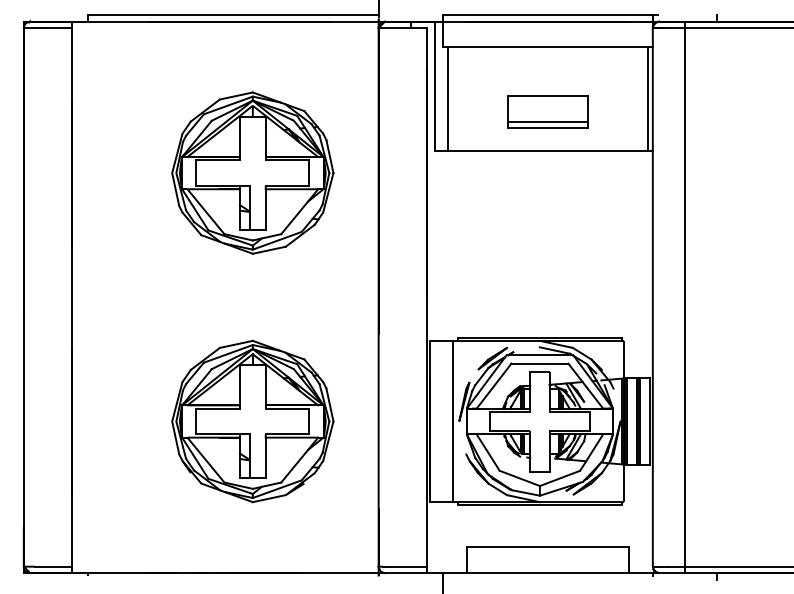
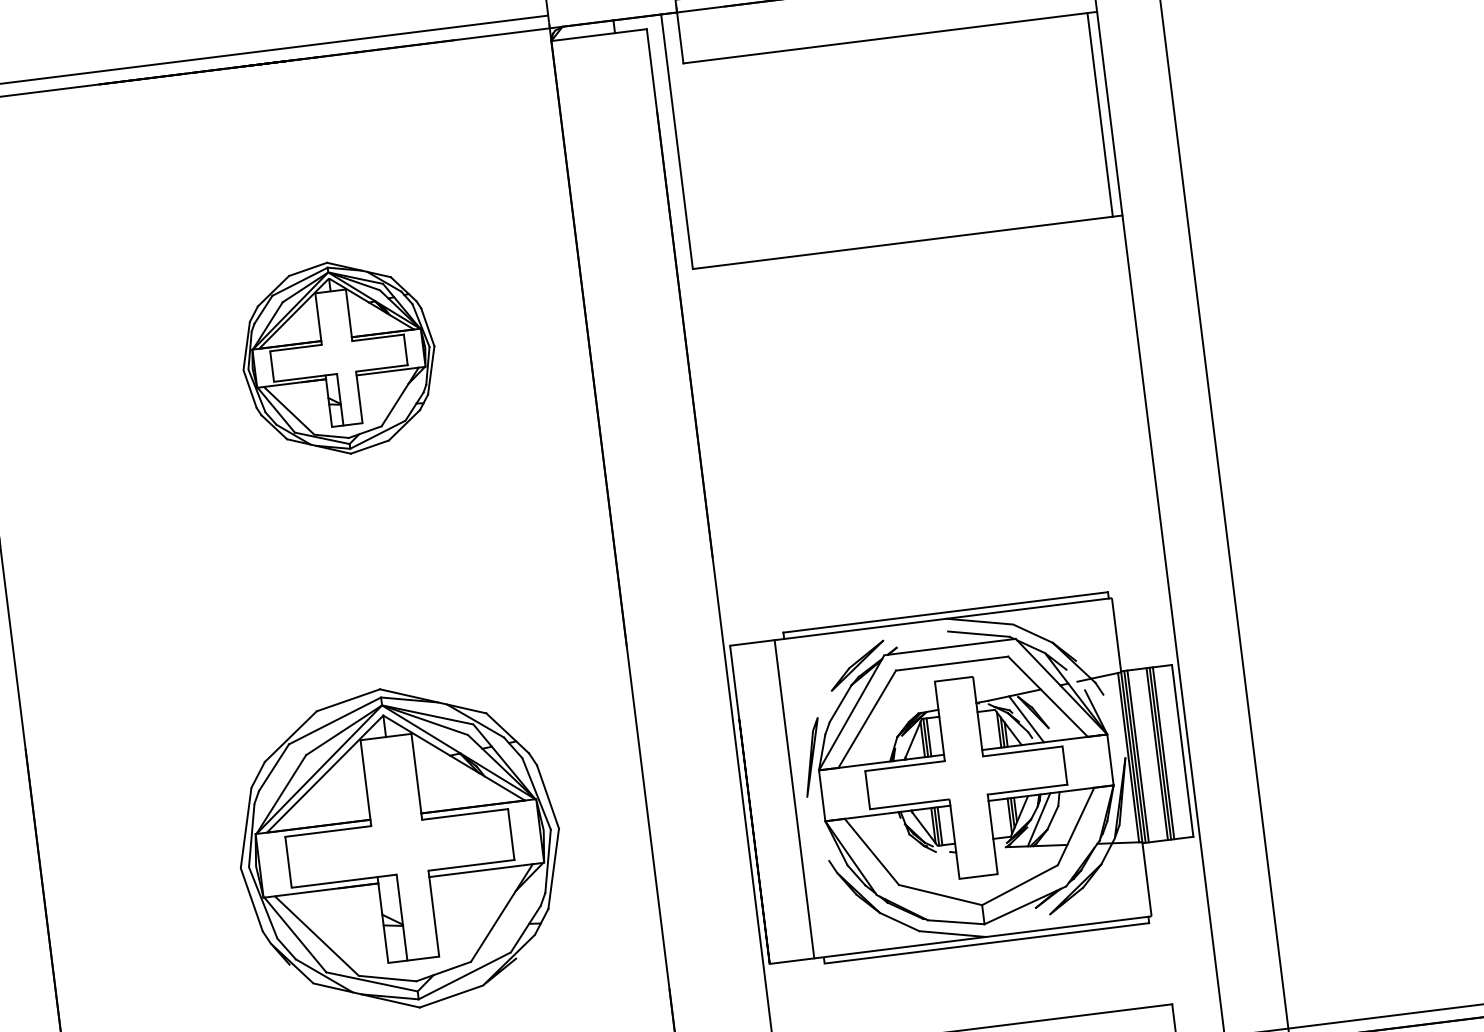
line: (448, 98) -> (706, 163), removed
part: (547, 111) -> (905, 164), removed
part: (252, 172) -> (338, 357), size x0.6

